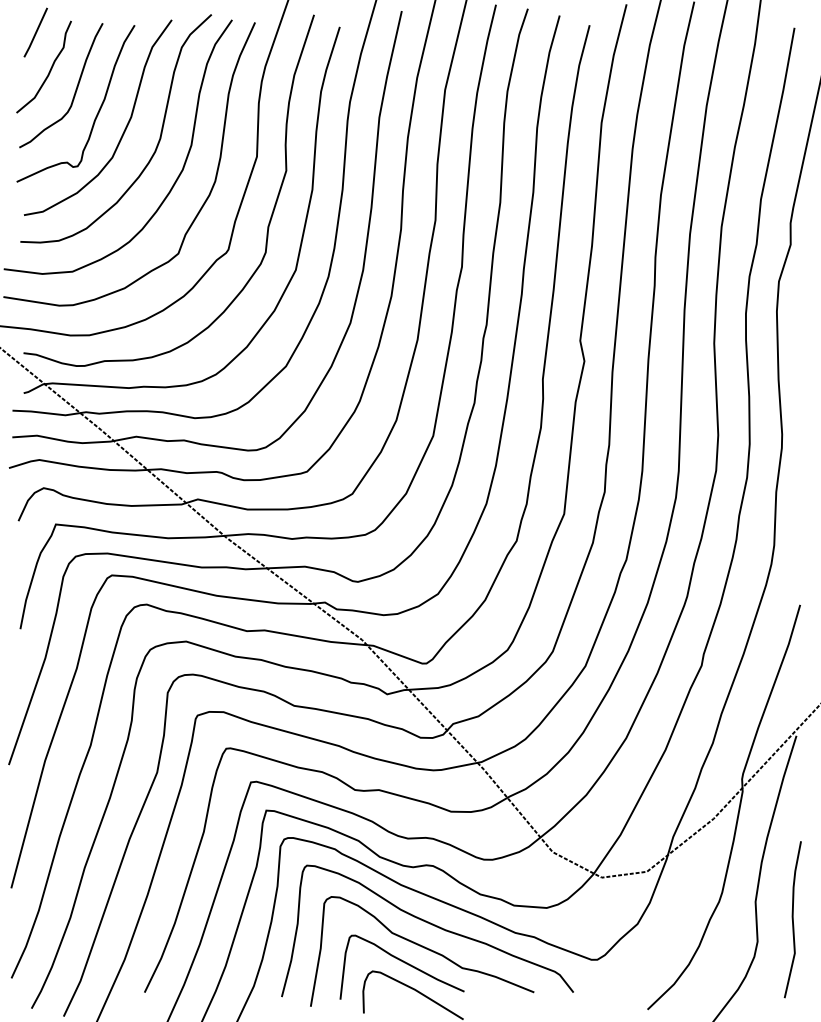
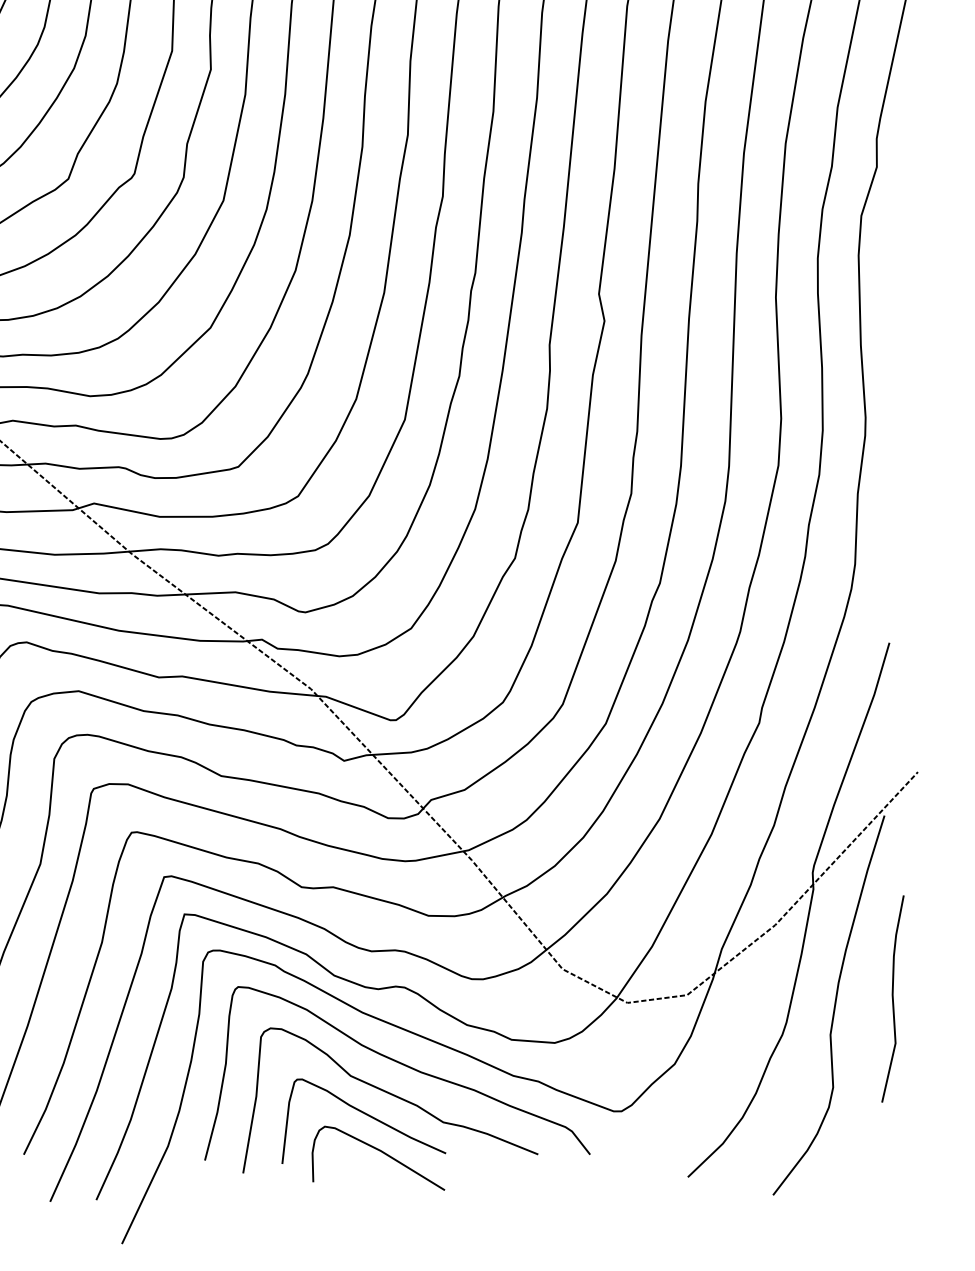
curve: (792, 919) -> (892, 998), moved

